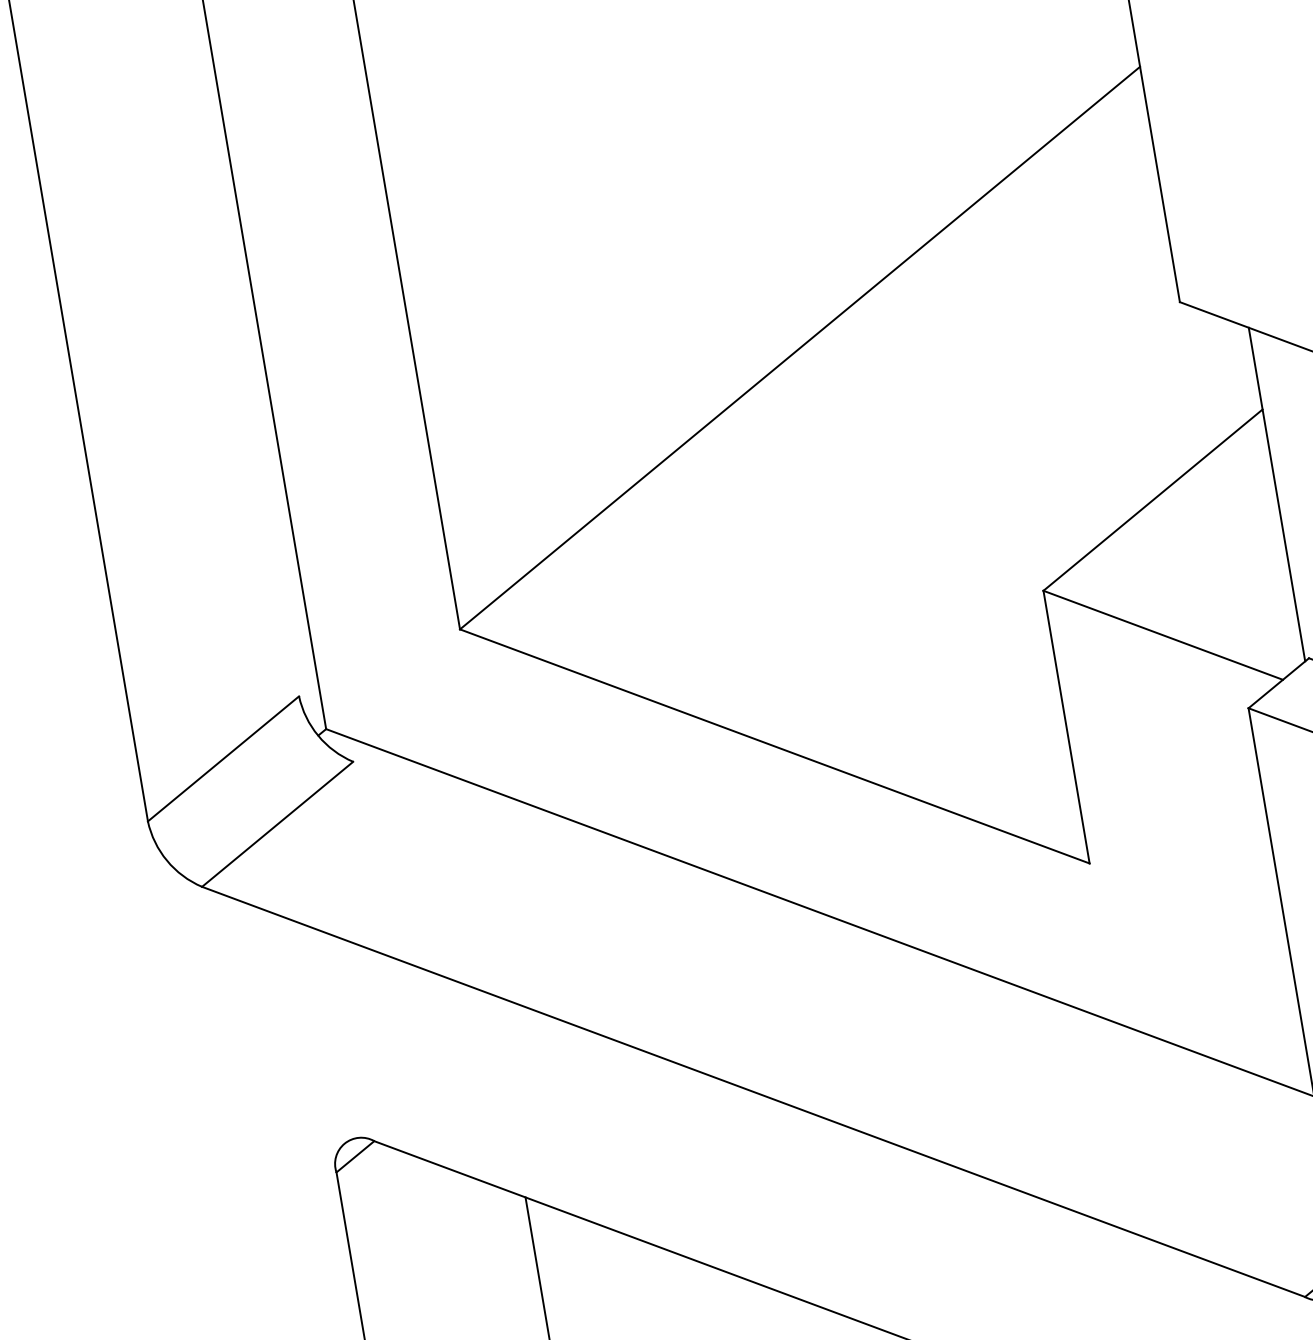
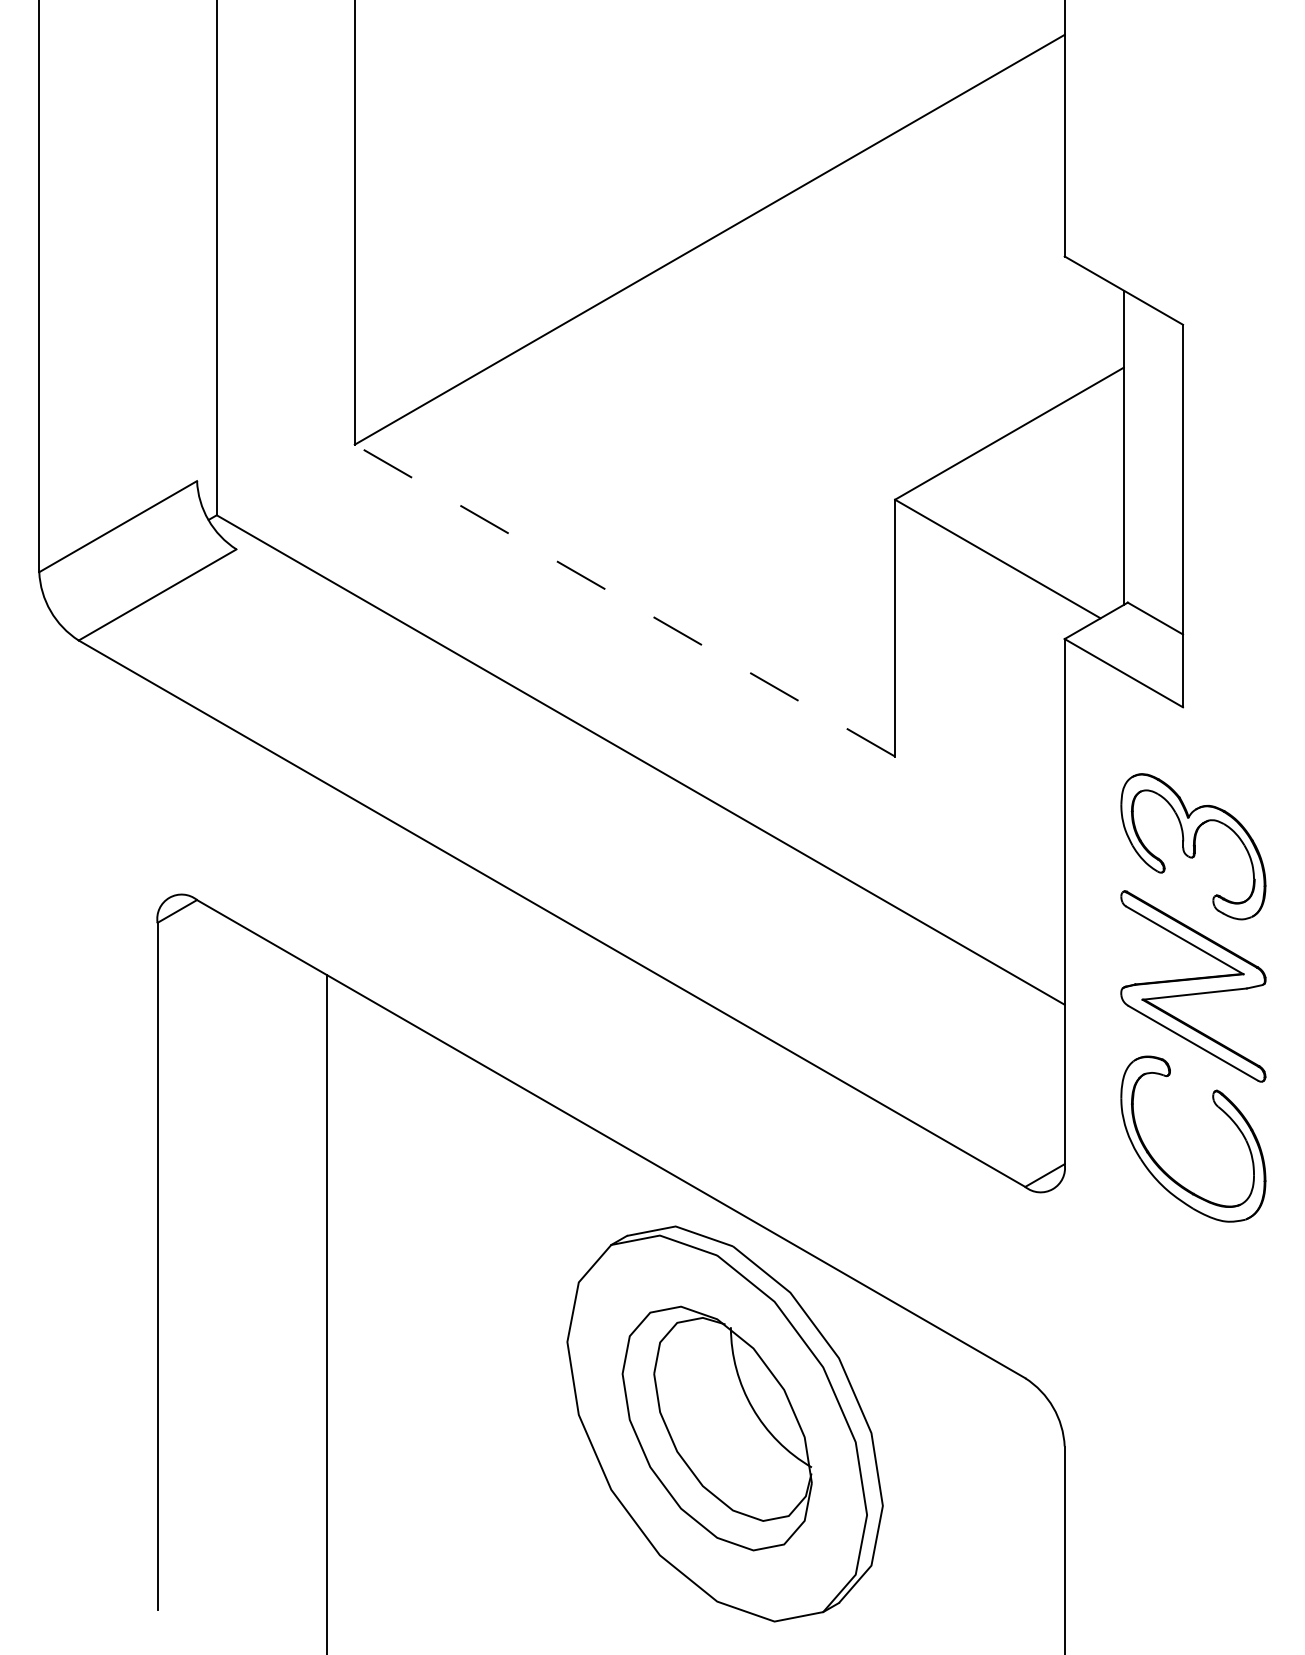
line: (774, 746) -> (624, 600), solid -> dashed

